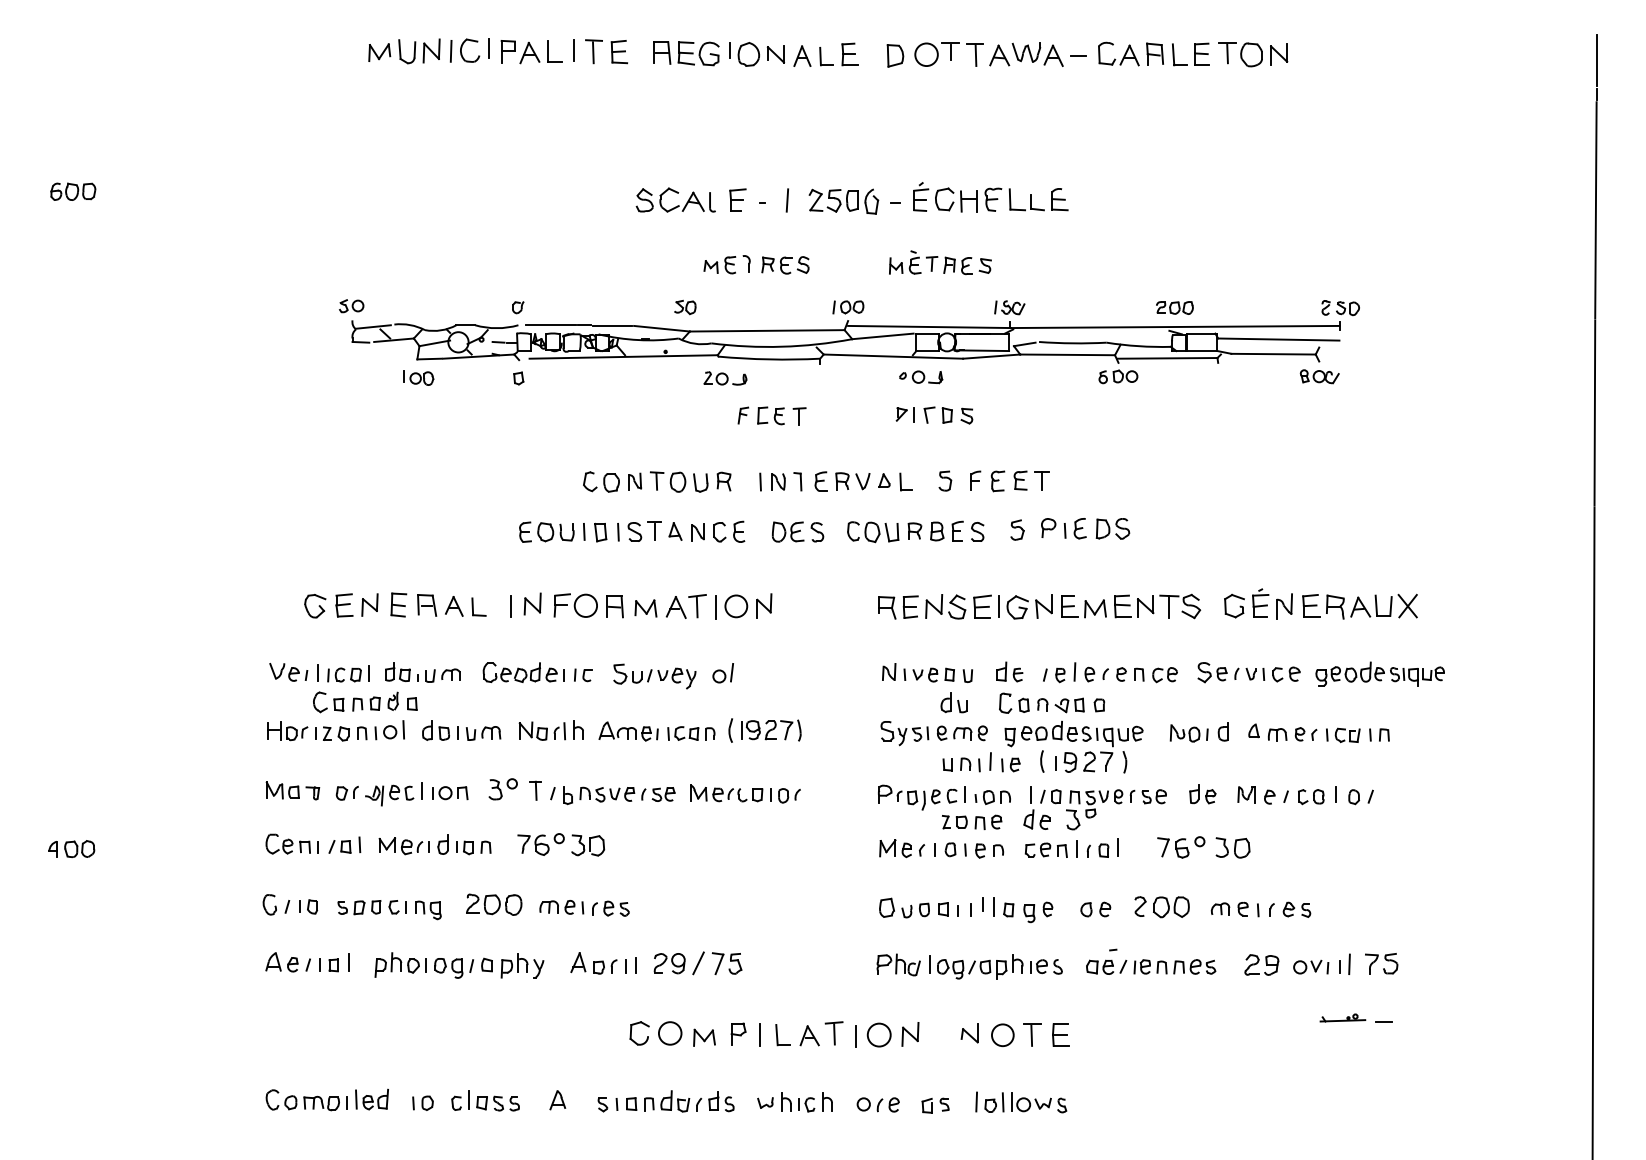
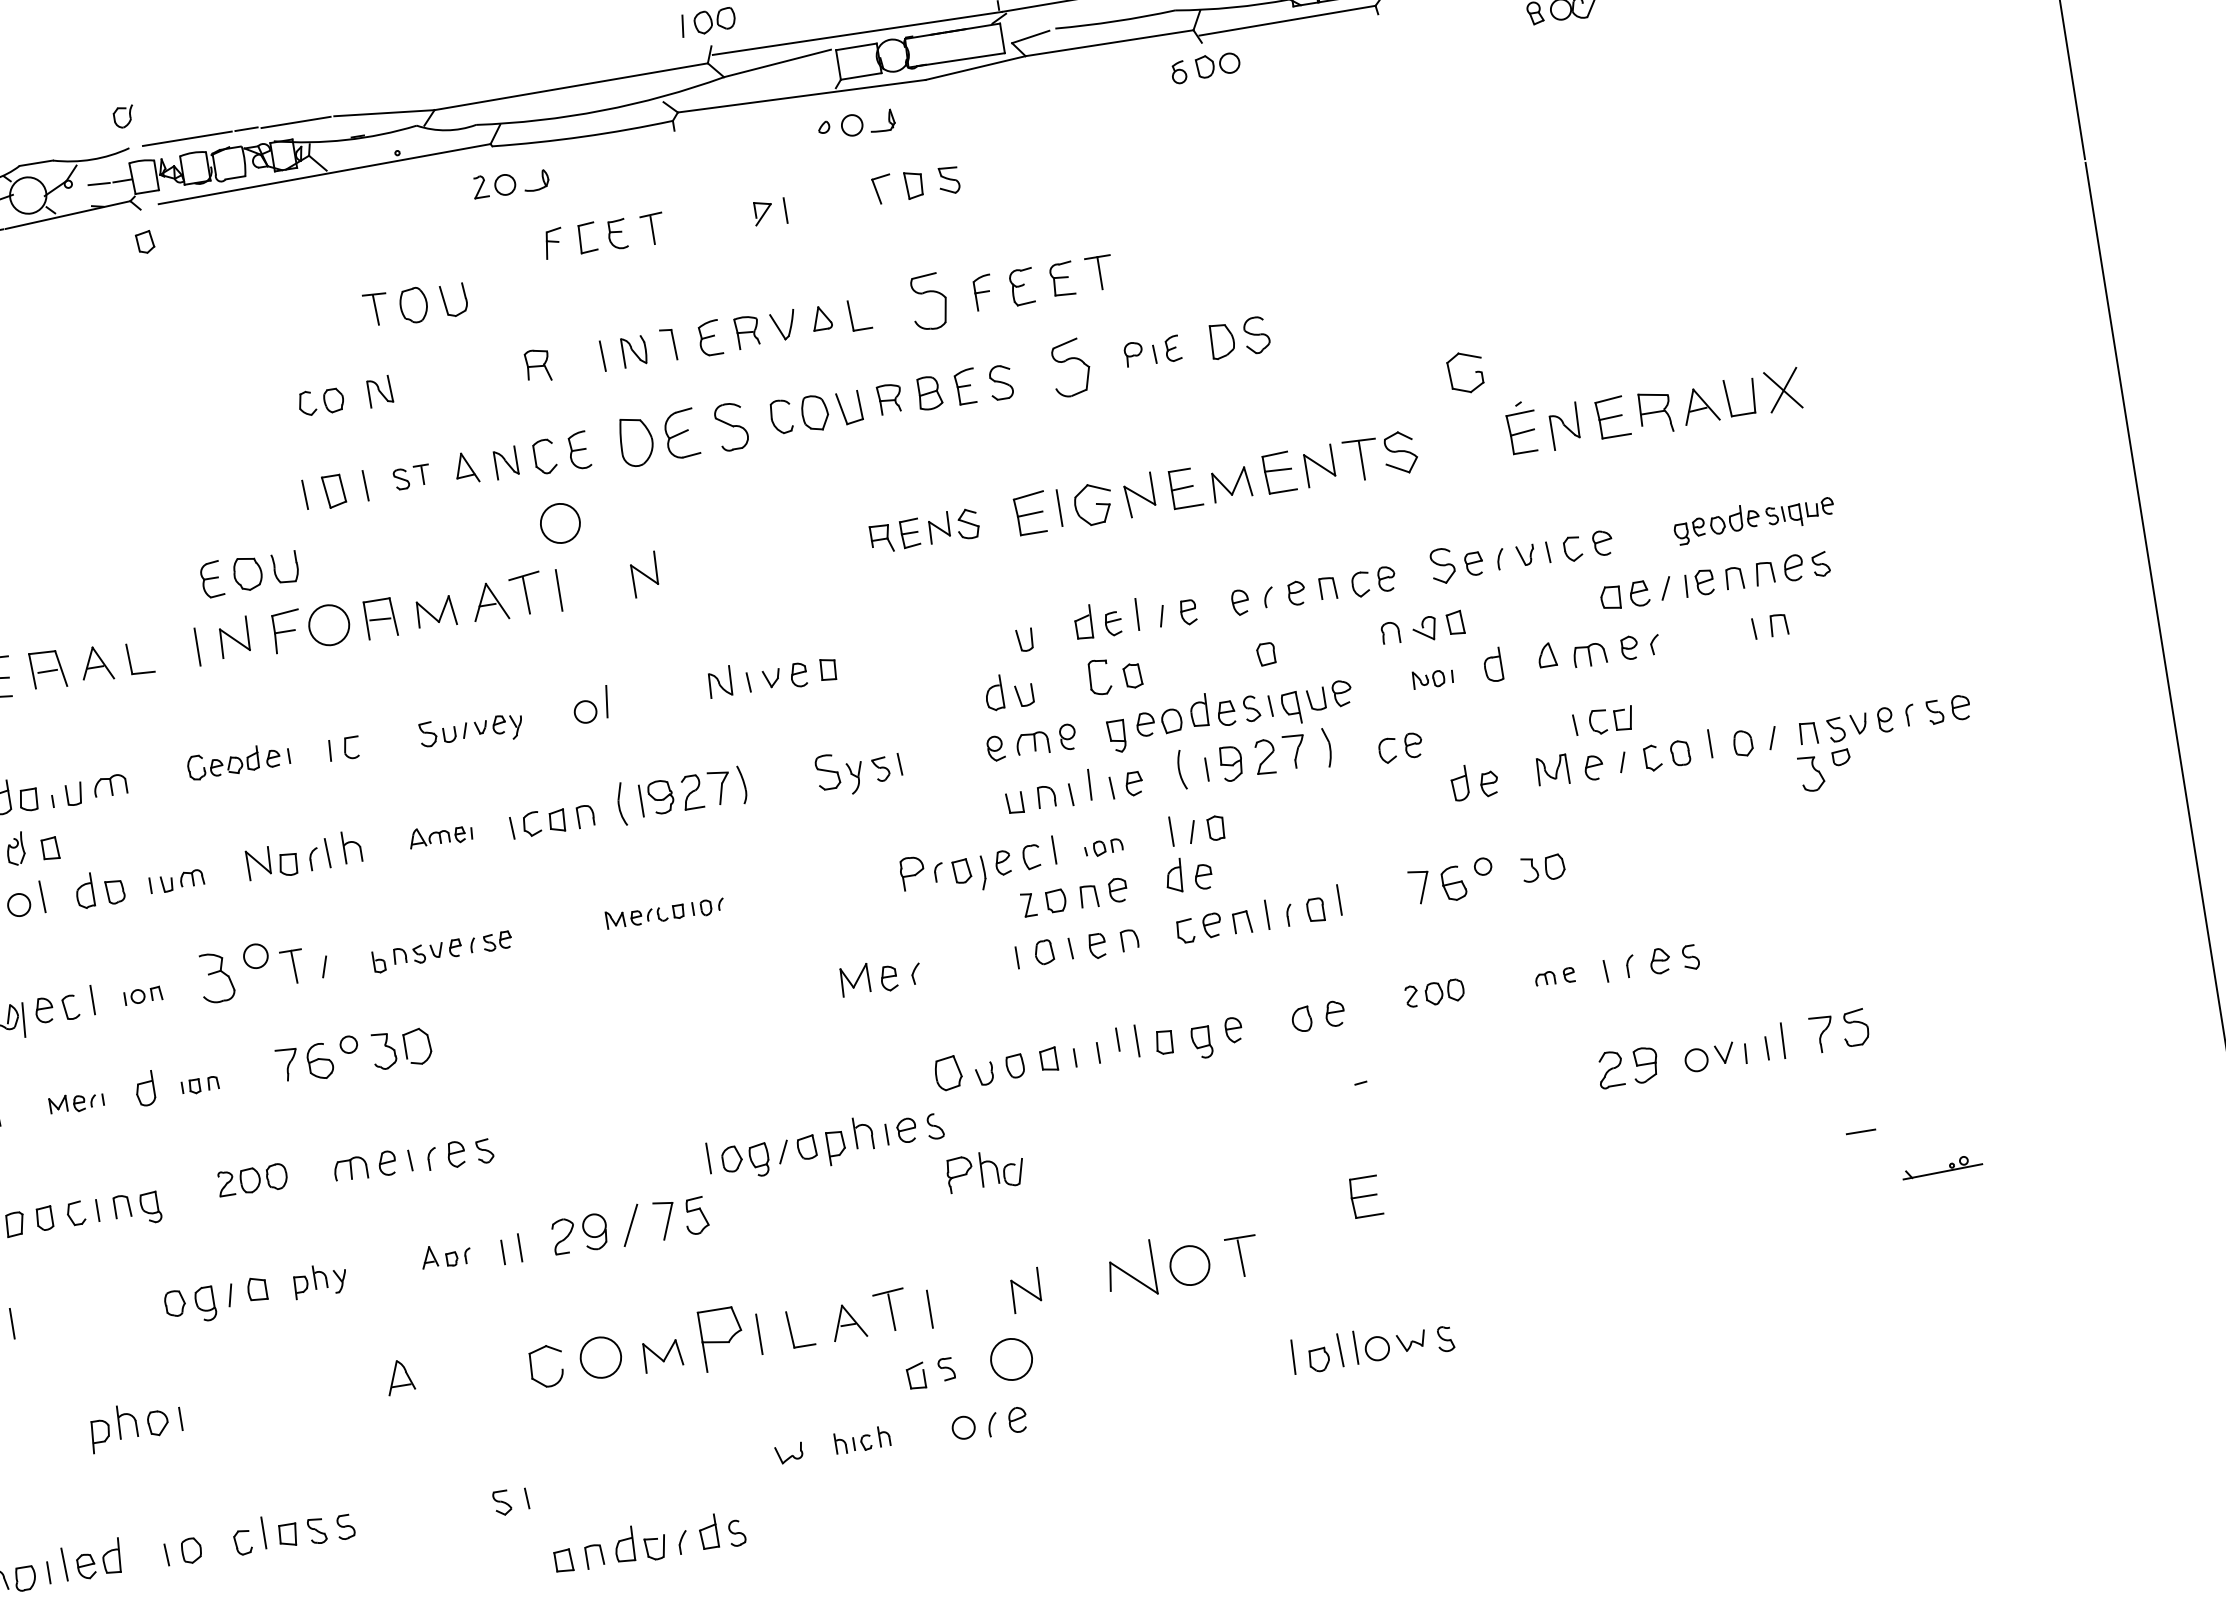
part: (685, 307) -> (419, 68), removed
part: (904, 414) -> (768, 212), moved
part: (945, 480) -> (929, 300), size x1.6
part: (601, 481) -> (321, 400), size x0.7
part: (679, 481) -> (416, 303), moved
part: (1063, 528) -> (1152, 351), size x0.7
part: (1017, 529) -> (1070, 366), size x1.6
part: (546, 531) -> (249, 572), moved
part: (644, 531) -> (411, 476), size x0.6
part: (797, 531) -> (682, 433), size x1.4
part: (1234, 605) -> (1465, 371), moved
circle: (736, 606) -> (560, 523), moved
part: (922, 606) -> (924, 529), size x0.7
line: (1074, 671) -> (1136, 613), moved
part: (523, 672) -> (237, 761), size x0.7
part: (918, 672) -> (772, 674), moved
part: (1379, 673) -> (1752, 517), size x0.7
part: (654, 676) -> (470, 730), size x0.7
part: (1060, 705) -> (1422, 629), moved
part: (628, 731) -> (440, 835), size x0.6
part: (479, 733) -> (177, 881), size x0.7
part: (904, 733) -> (858, 771), moved
part: (1188, 733) -> (1431, 678), size x0.6
part: (1343, 735) -> (1604, 721), moved
part: (1164, 769) -> (1399, 749), added
part: (502, 789) -> (234, 974), size x1.4
part: (450, 793) -> (143, 996), size x0.6
part: (745, 793) -> (665, 911), size x0.6
part: (619, 795) -> (442, 951), size x0.7
part: (992, 797) -> (1103, 847), size x0.6
part: (1116, 809) -> (1885, 742), moved
part: (403, 846) -> (75, 1103), size x0.6
part: (473, 847) -> (199, 1085), size x0.6
part: (1232, 847) -> (1542, 867), size x0.7
part: (902, 848) -> (881, 976), moved
part: (494, 904) -> (253, 1179), size x0.7
part: (1161, 907) -> (1434, 994), size x0.6
part: (1229, 908) -> (1554, 976), size x0.6
part: (593, 963) -> (445, 1255), size x0.6
part: (400, 964) -> (134, 1424), moved
part: (522, 965) -> (320, 1279), size x0.7
part: (995, 966) -> (824, 1143), moved
part: (1151, 966) -> (1715, 579), moved
part: (1342, 1017) -> (1941, 1166), moved
part: (738, 1033) -> (721, 1338), size x1.6
part: (969, 1033) -> (1130, 1271), size x1.6
circle: (878, 1034) -> (1010, 1358), moved
part: (1060, 1034) -> (1365, 1195), moved
part: (557, 1100) -> (399, 1377), moved
part: (680, 1101) -> (649, 1542), moved
part: (806, 1102) -> (861, 1440), size x0.6
part: (1021, 1102) -> (1372, 1345), moved
part: (935, 1105) -> (930, 1373), moved

